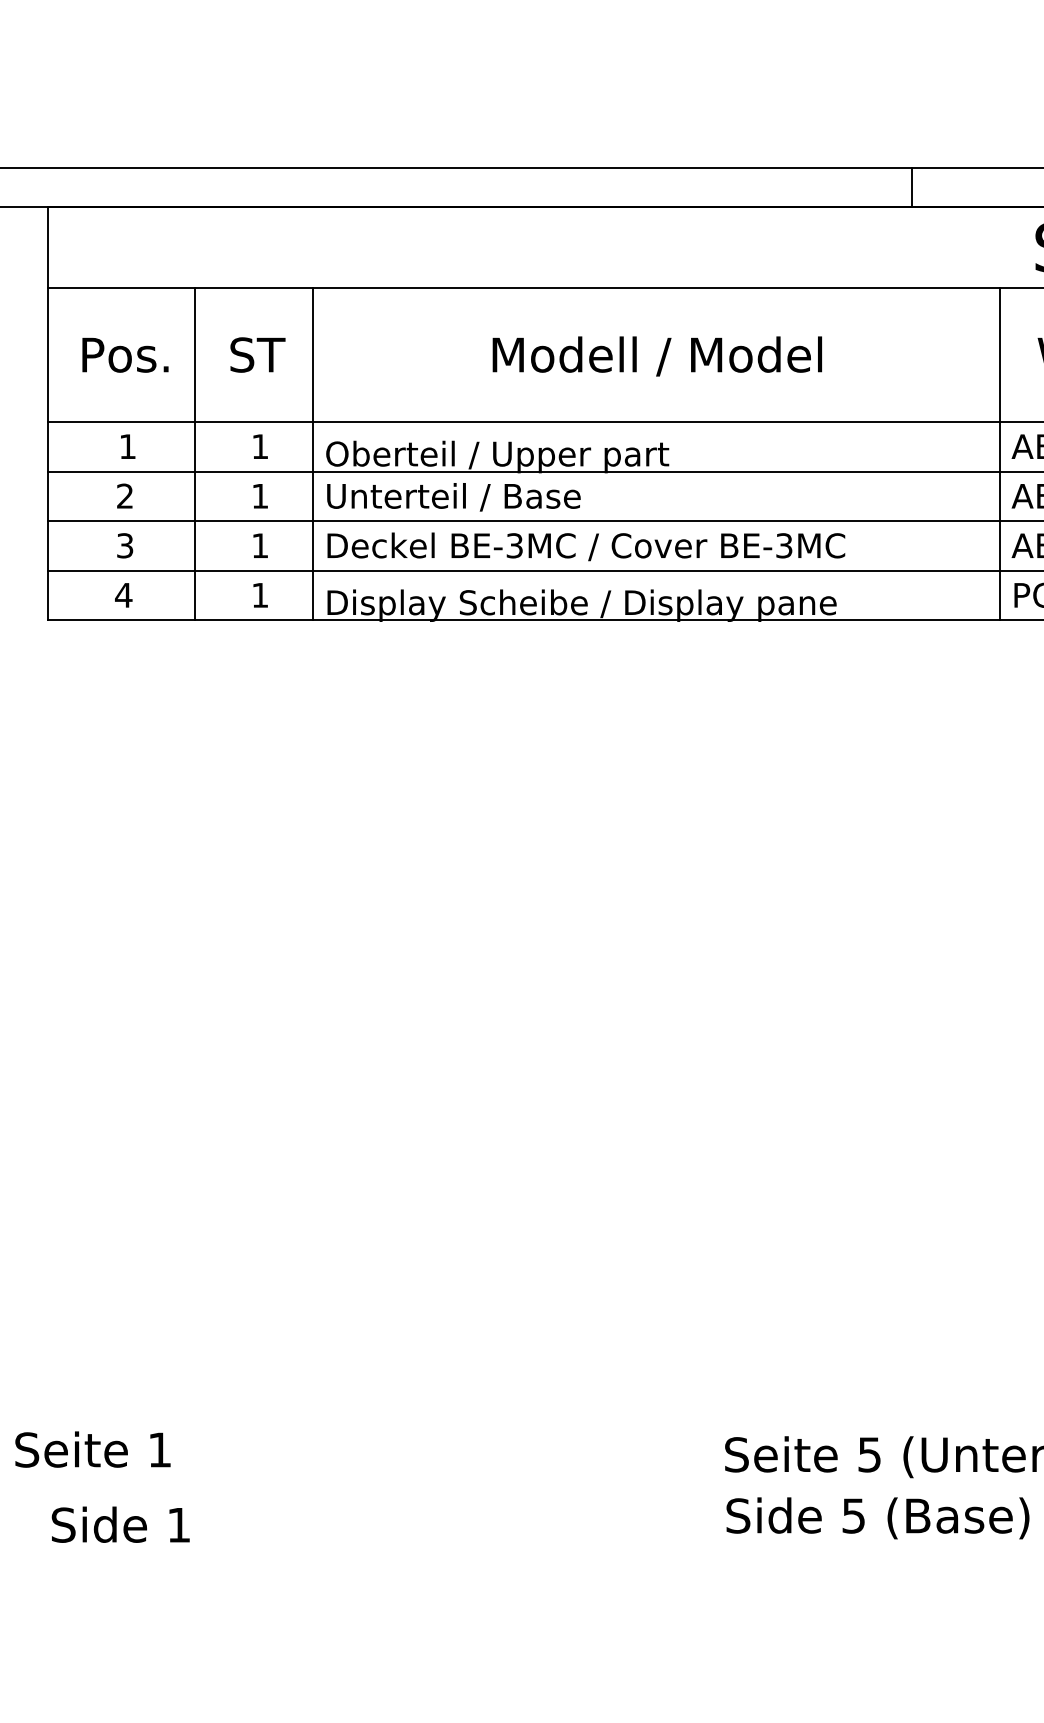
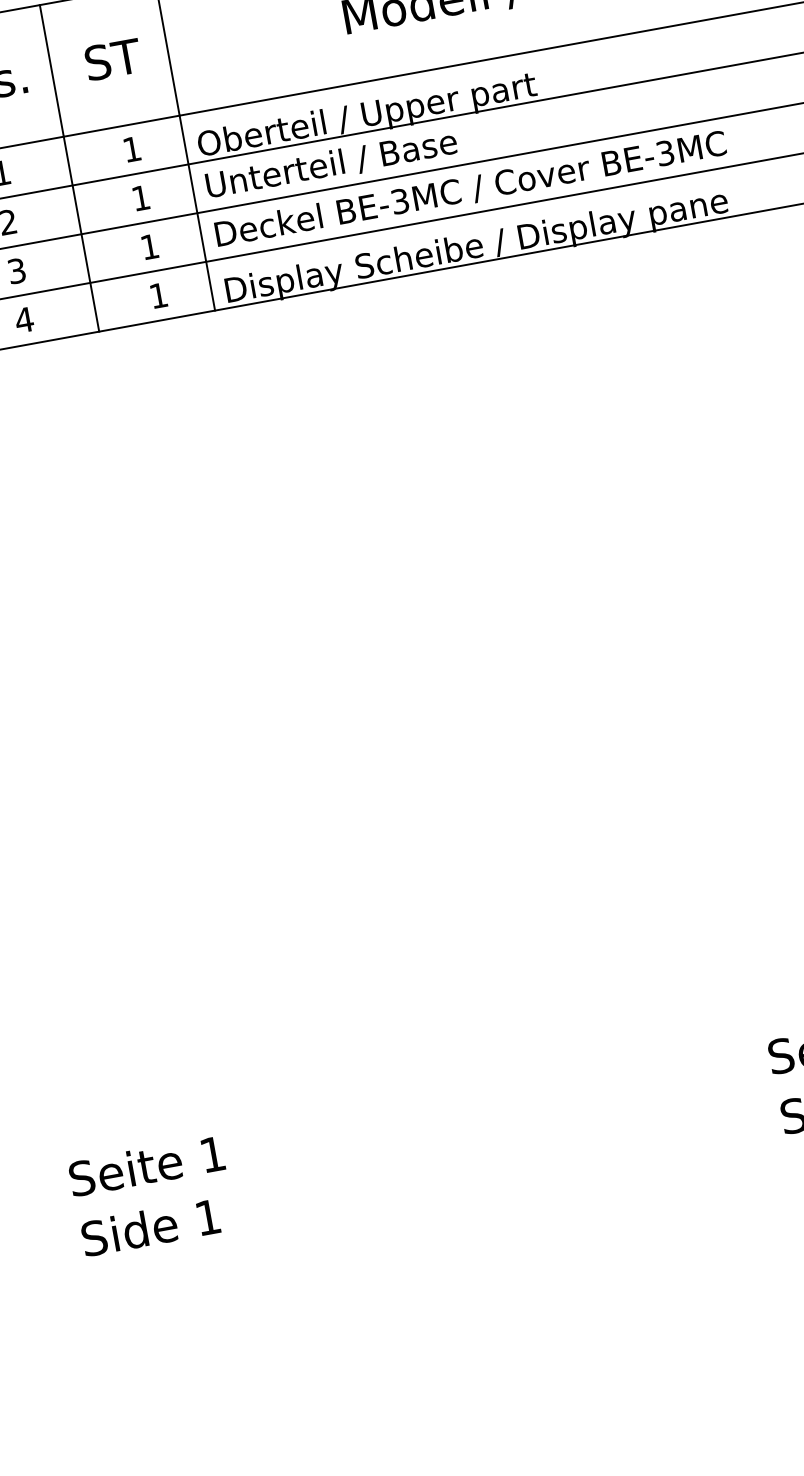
text: (120, 1524) -> (150, 1227), moved

